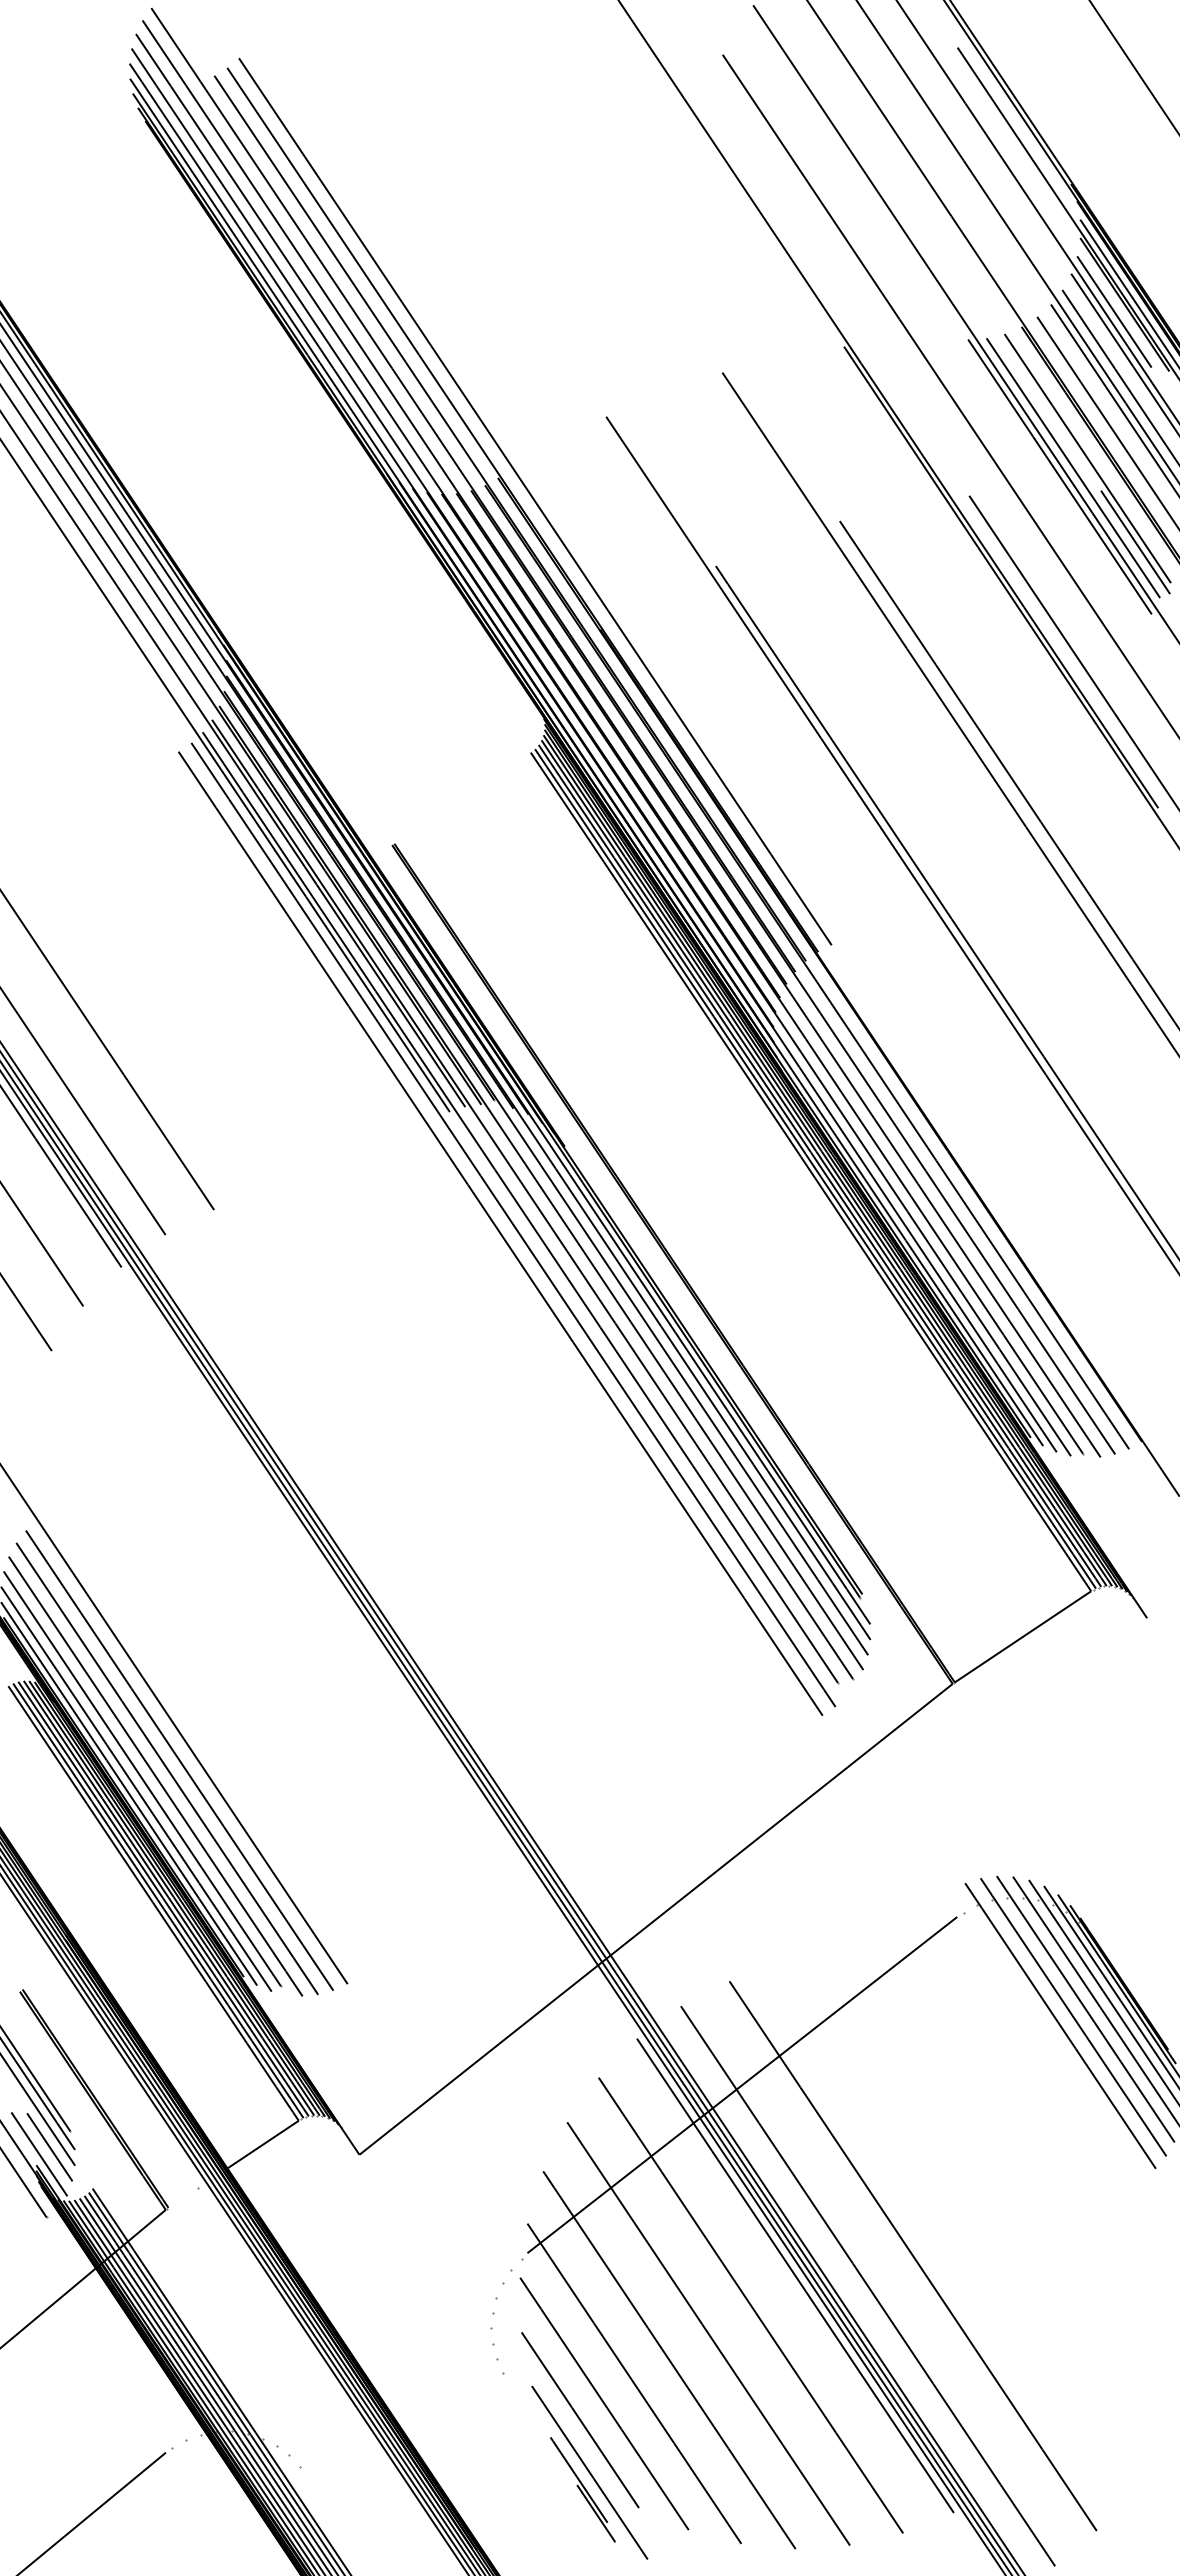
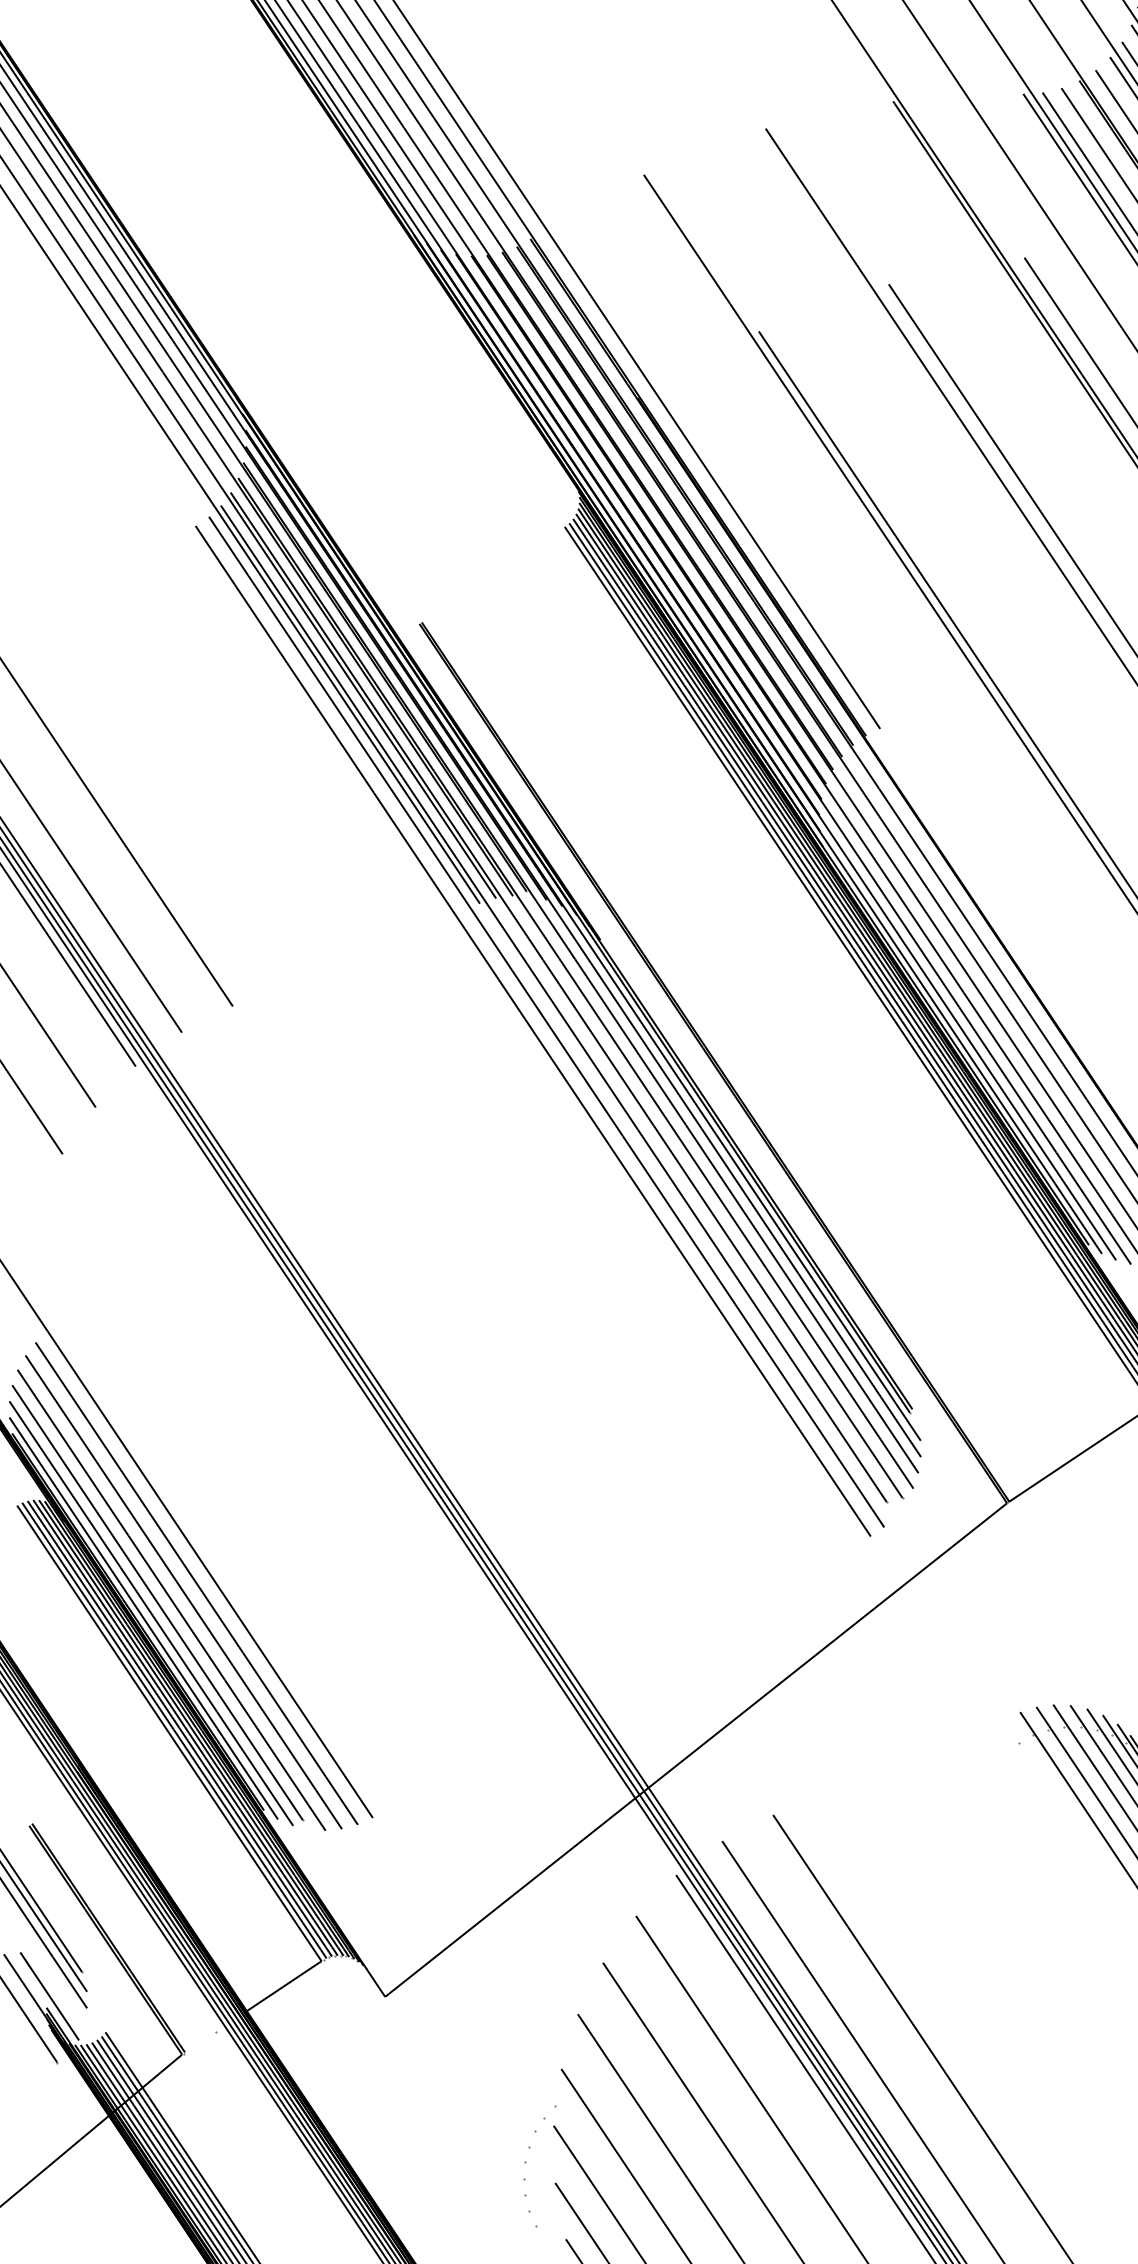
line: (742, 2085) -> (786, 1924), removed
line: (49, 2147) -> (60, 1989), removed

